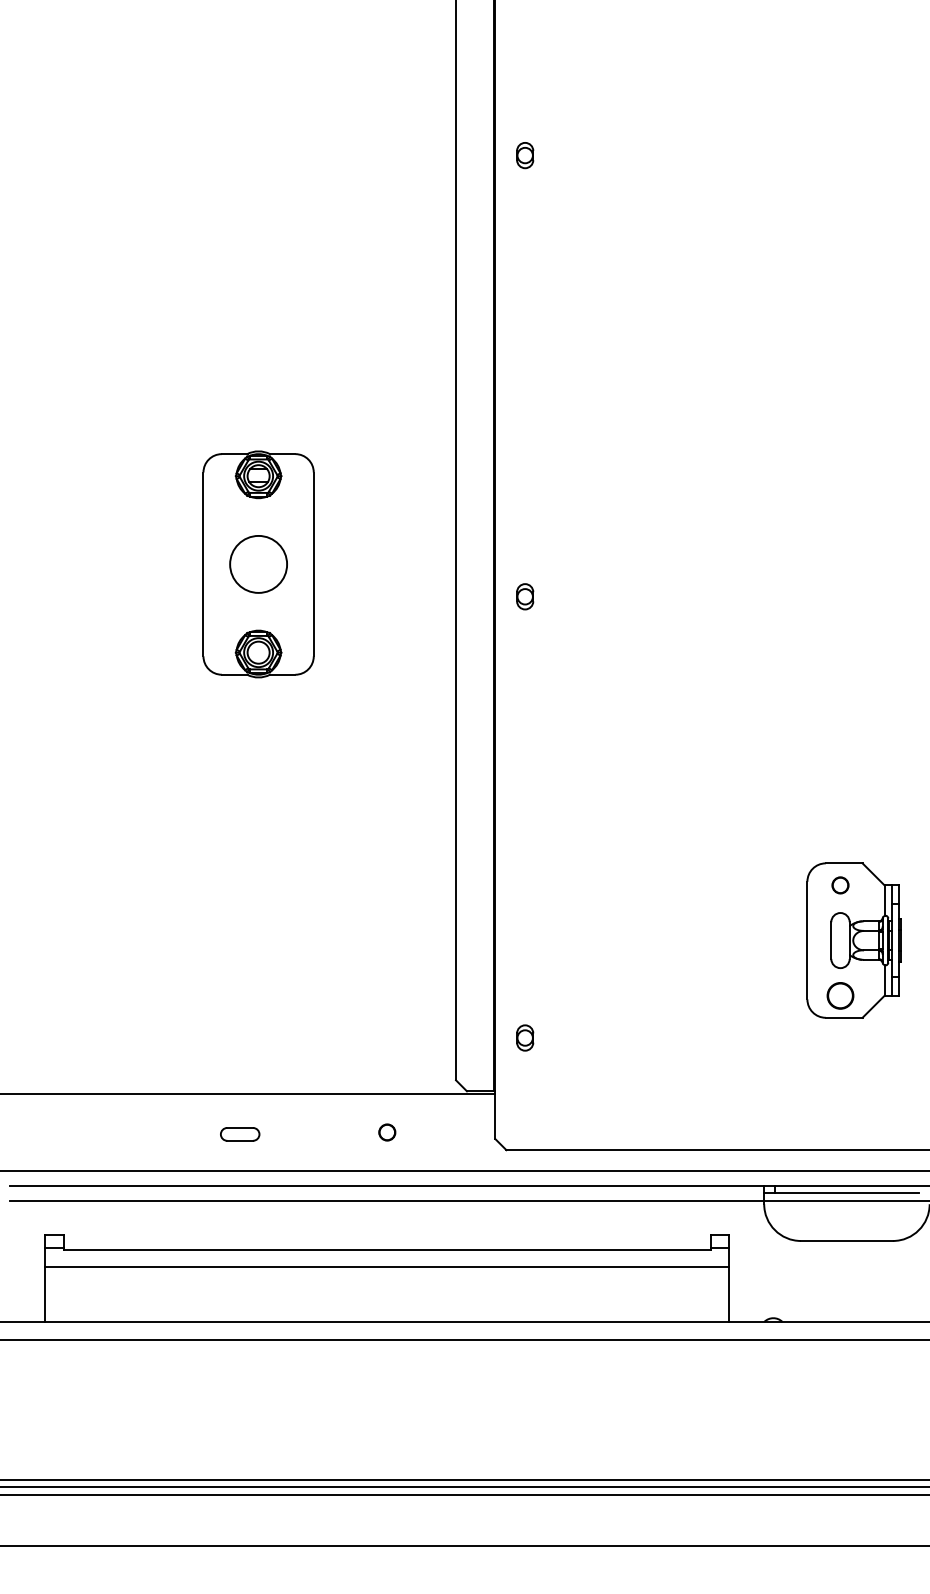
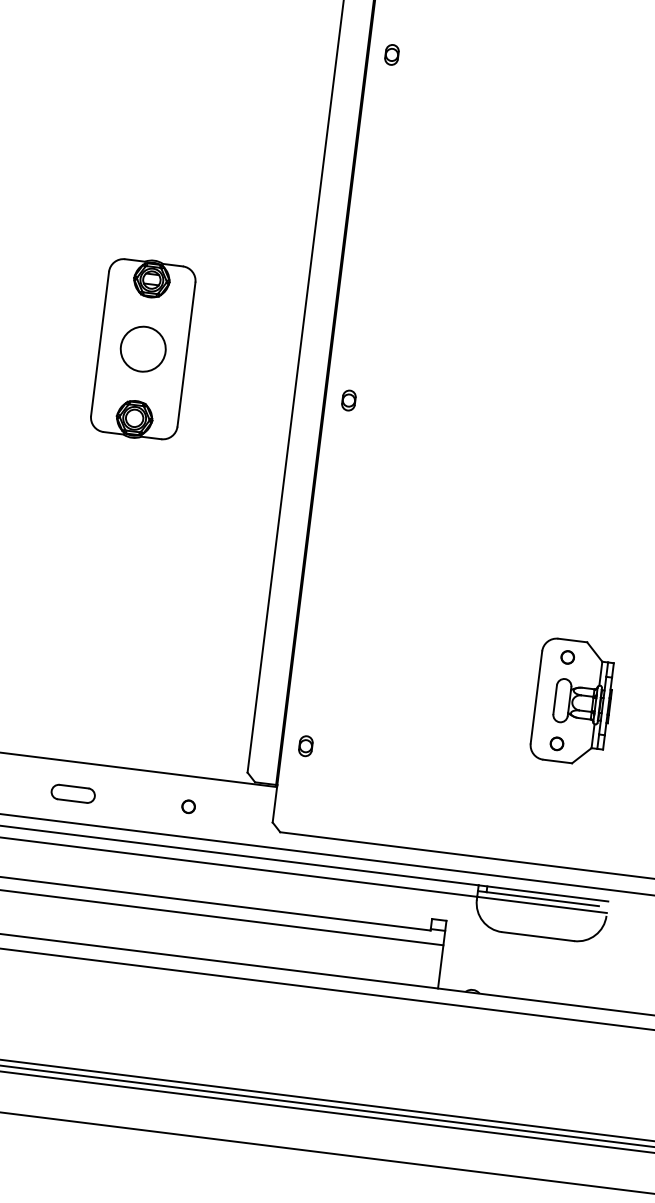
circle: (840, 995) -> (557, 743), size x0.62
part: (239, 1134) -> (72, 793), size x1.43

